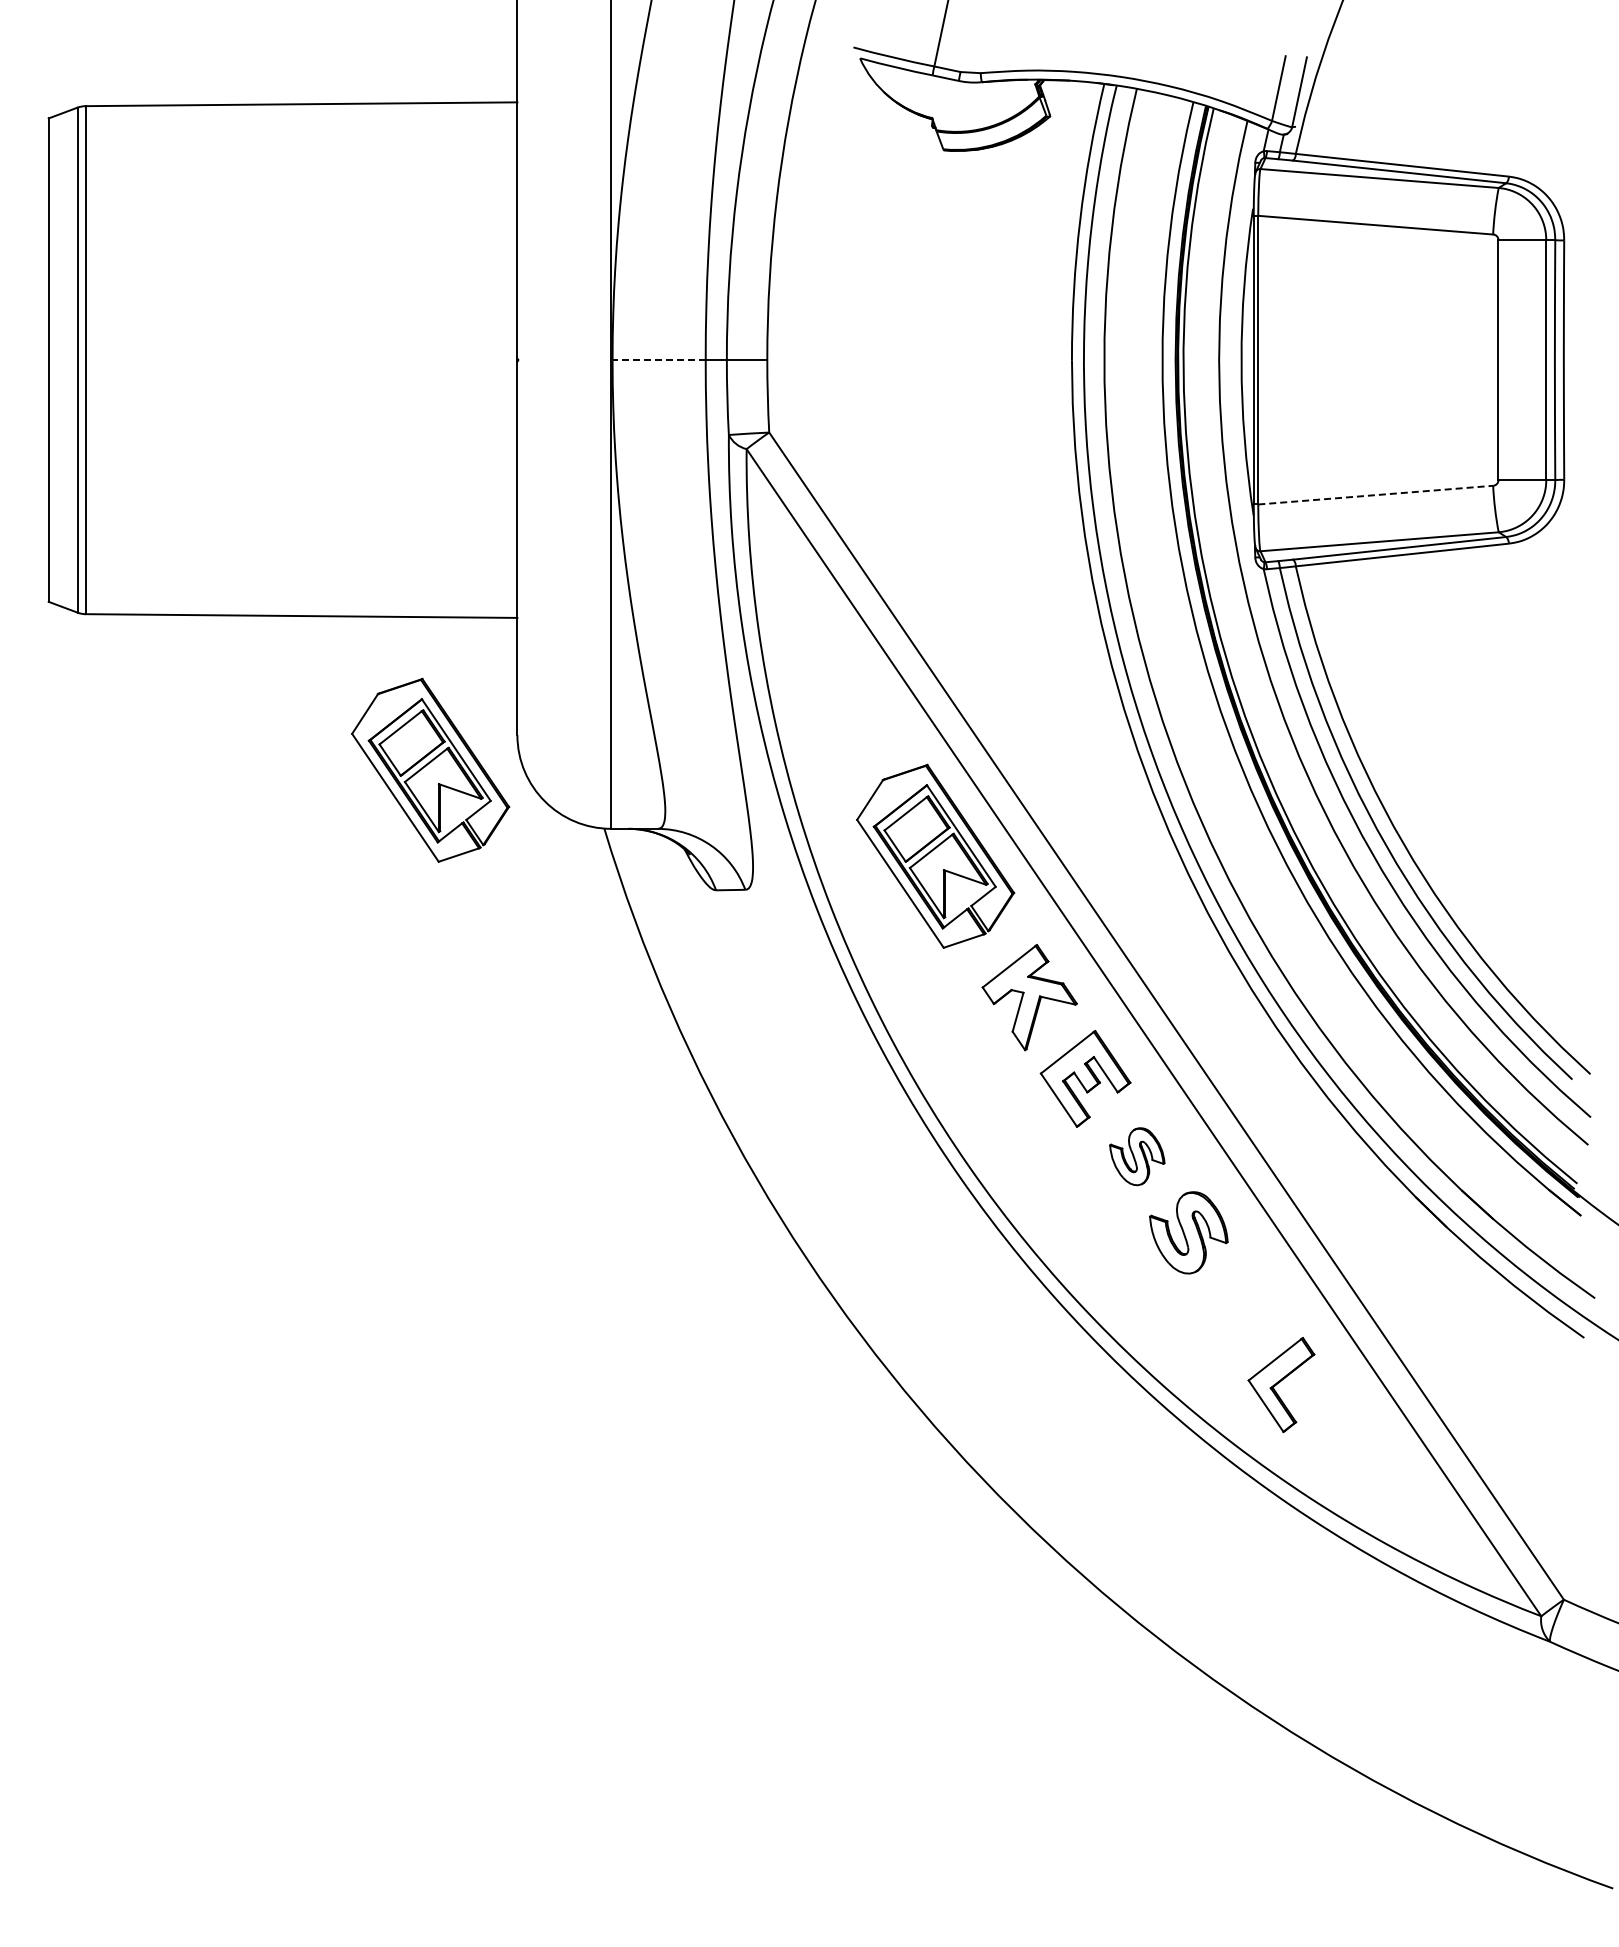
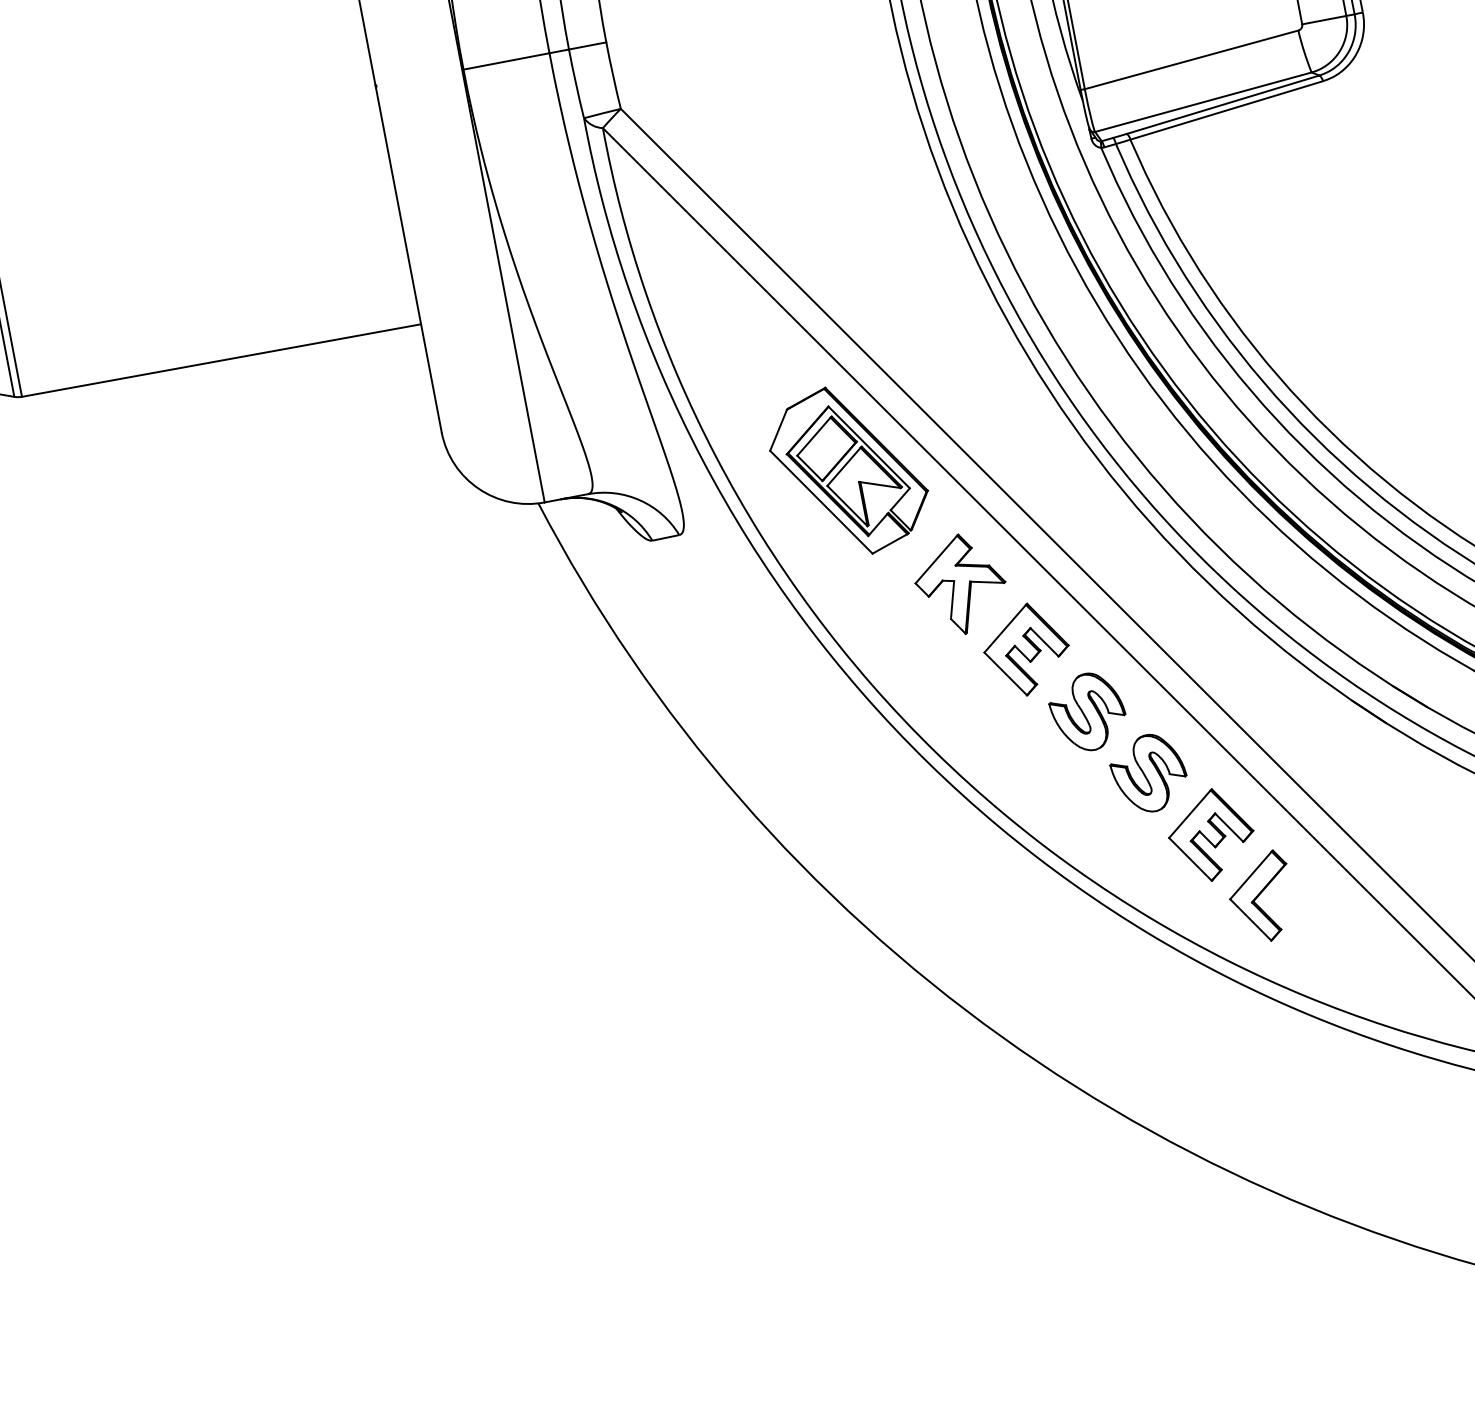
line: (659, 360) -> (506, 61), dashed -> solid
line: (1375, 495) -> (1191, 60), dashed -> solid
part: (430, 769) -> (367, 479), removed
part: (1137, 1156) -> (1088, 712), size x1.43
part: (1241, 1309) -> (1211, 835), added

